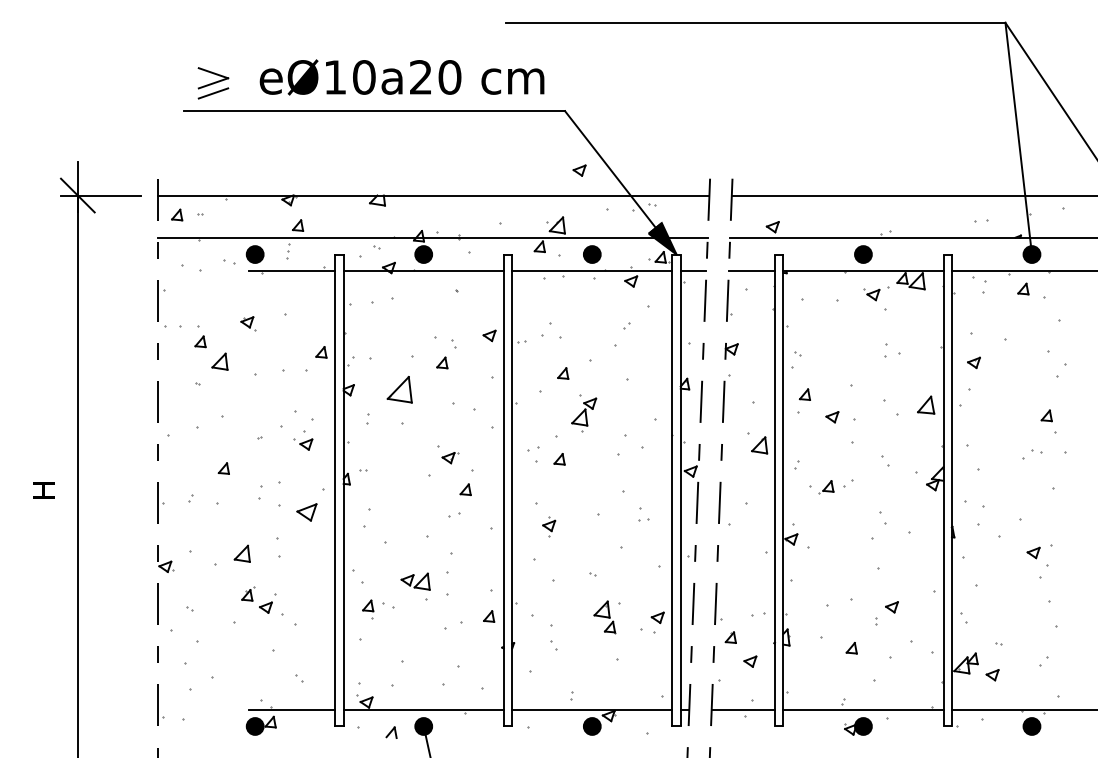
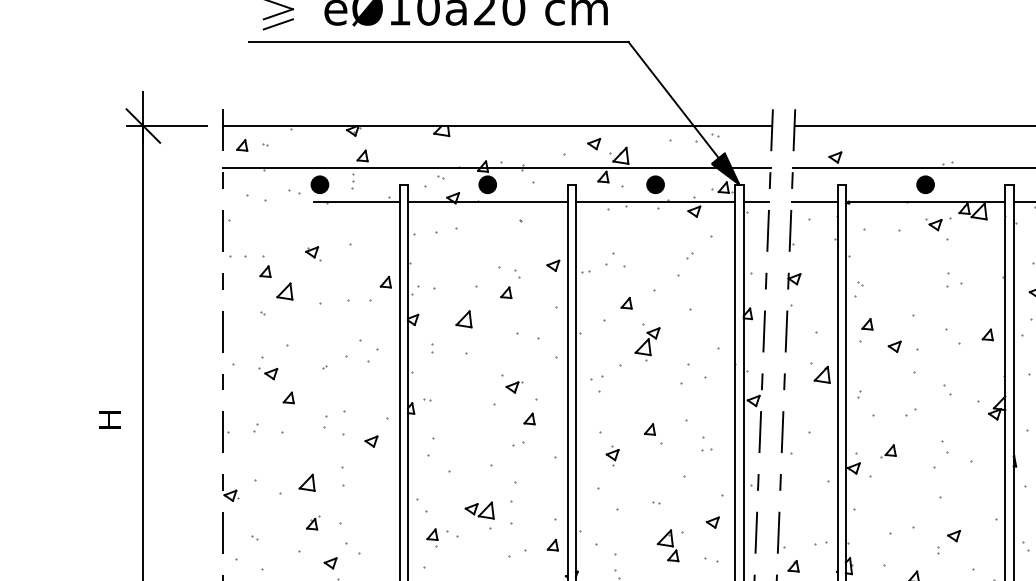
part: (579, 170) -> (594, 143), moved
part: (399, 389) -> (463, 319), size x0.62
part: (925, 405) -> (987, 335), size x0.62
part: (303, 444) -> (268, 373), moved
part: (559, 459) -> (649, 429), moved
part: (826, 487) -> (888, 451), moved
part: (306, 512) -> (371, 441), size x0.62
part: (265, 607) -> (330, 563), moved
part: (657, 617) -> (712, 522), moved

